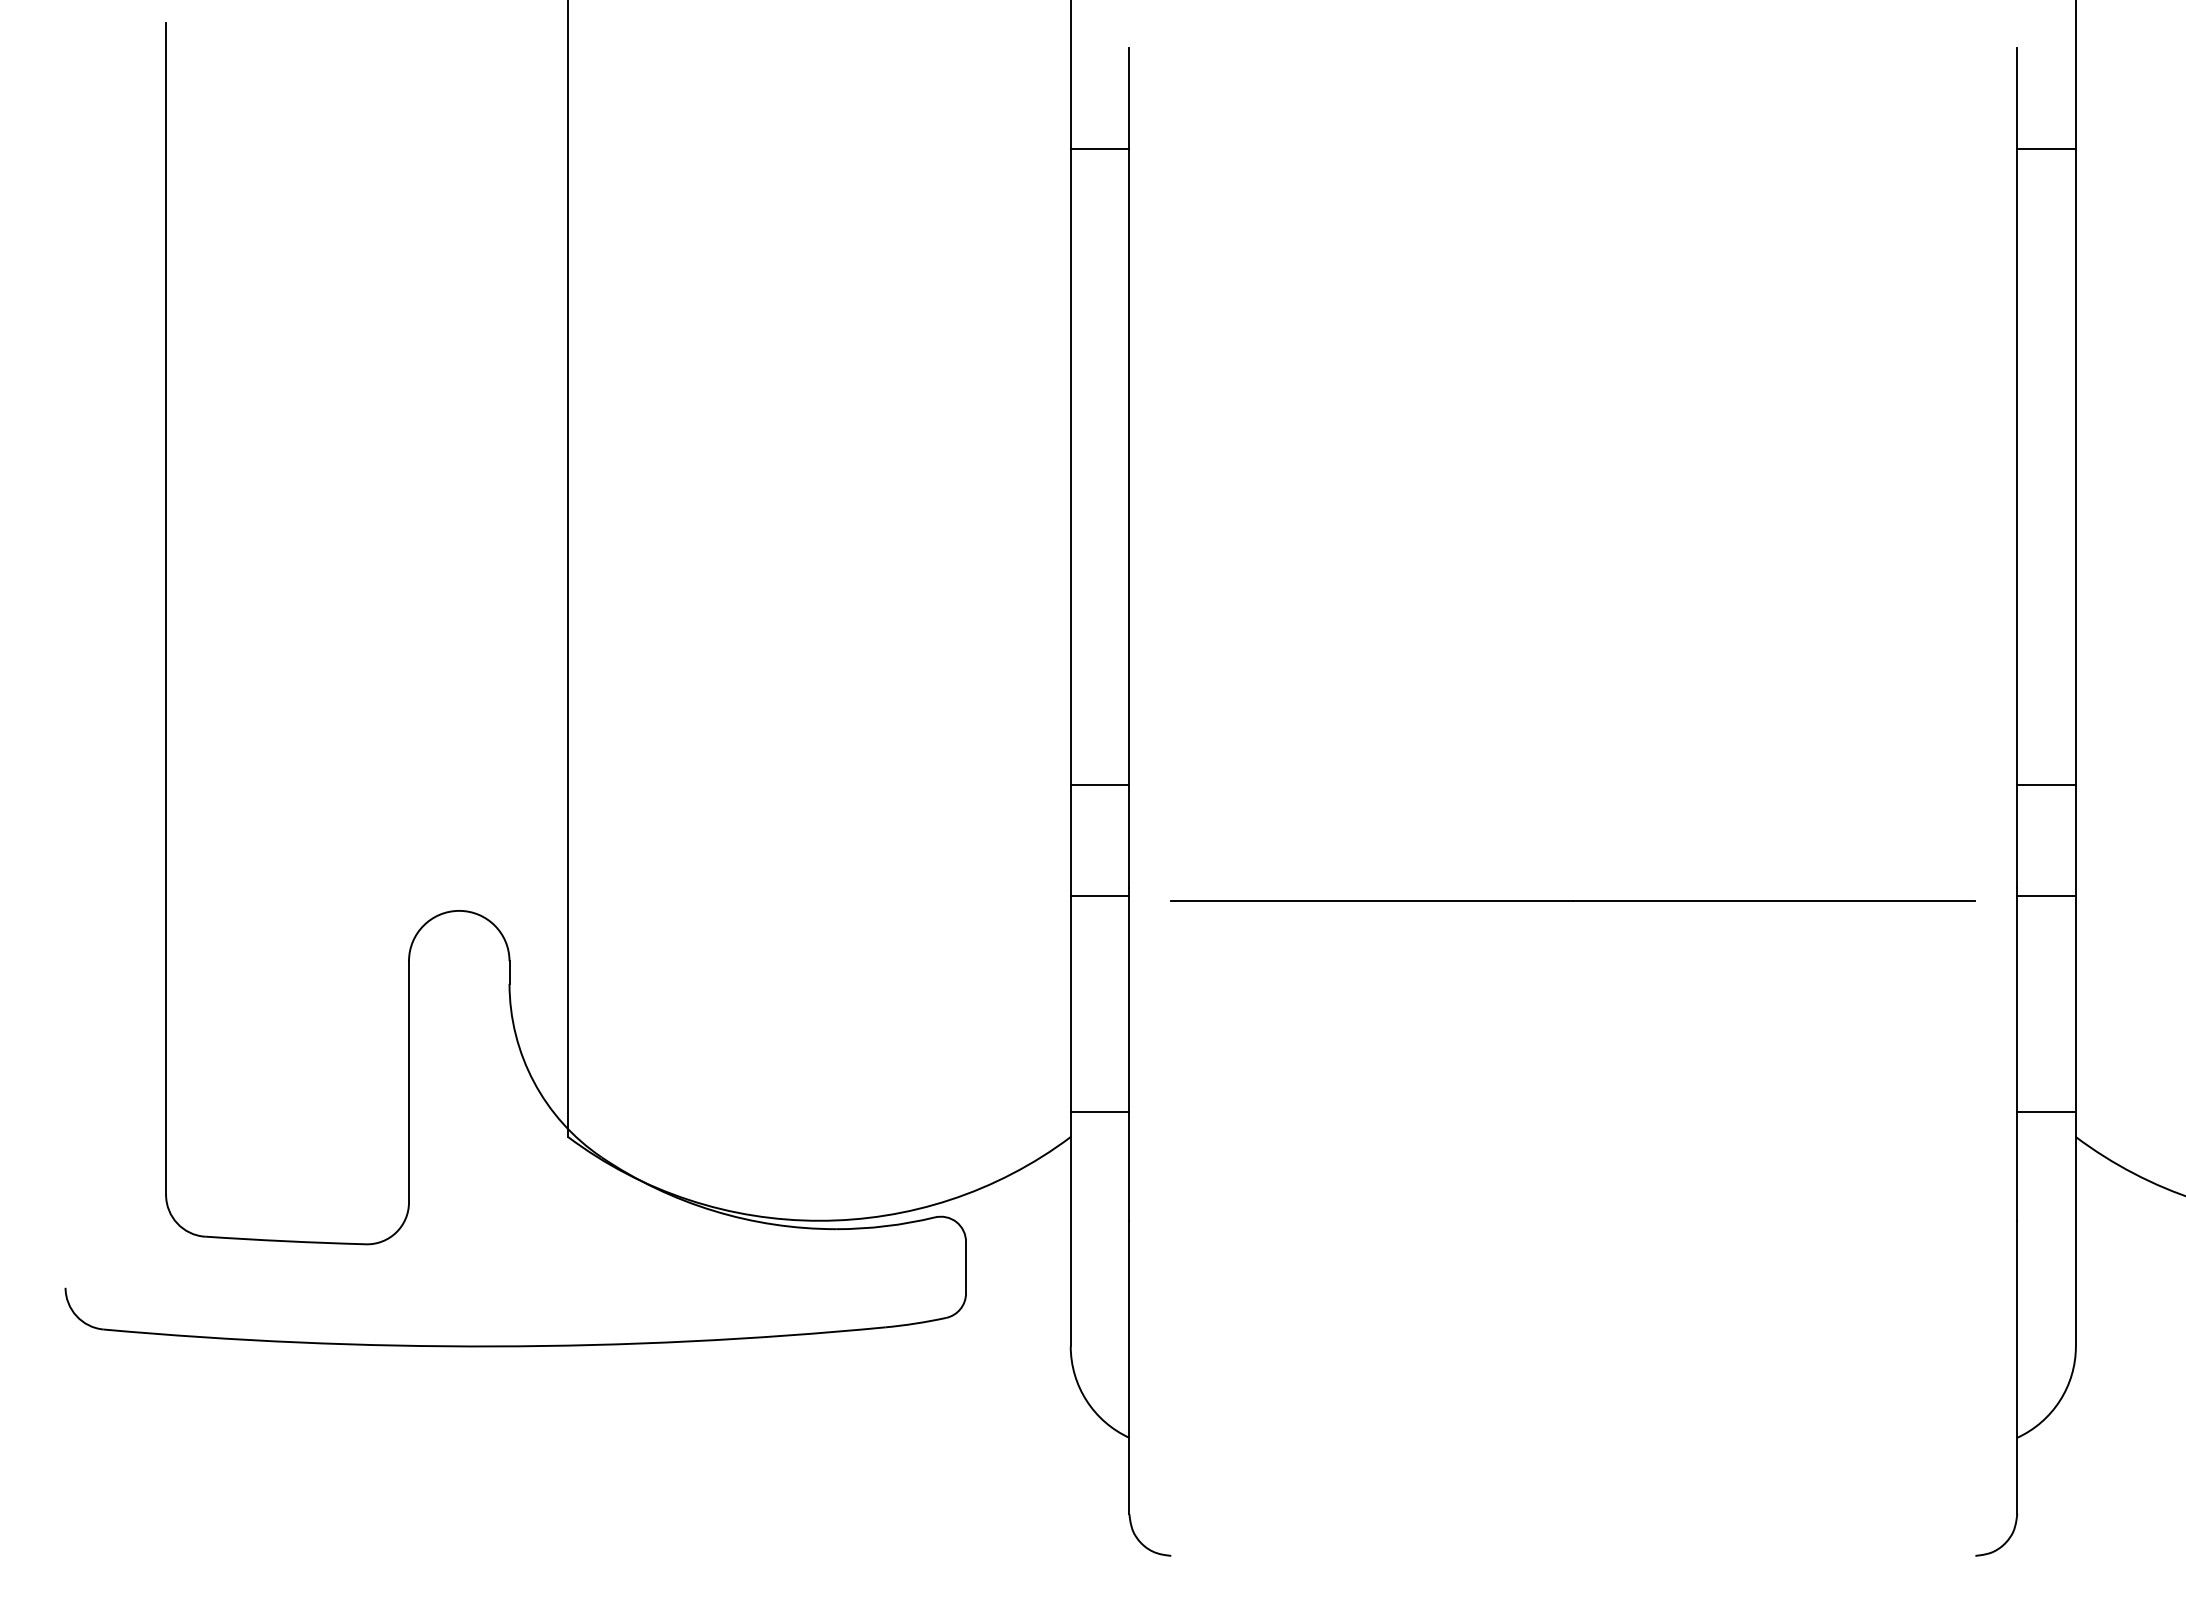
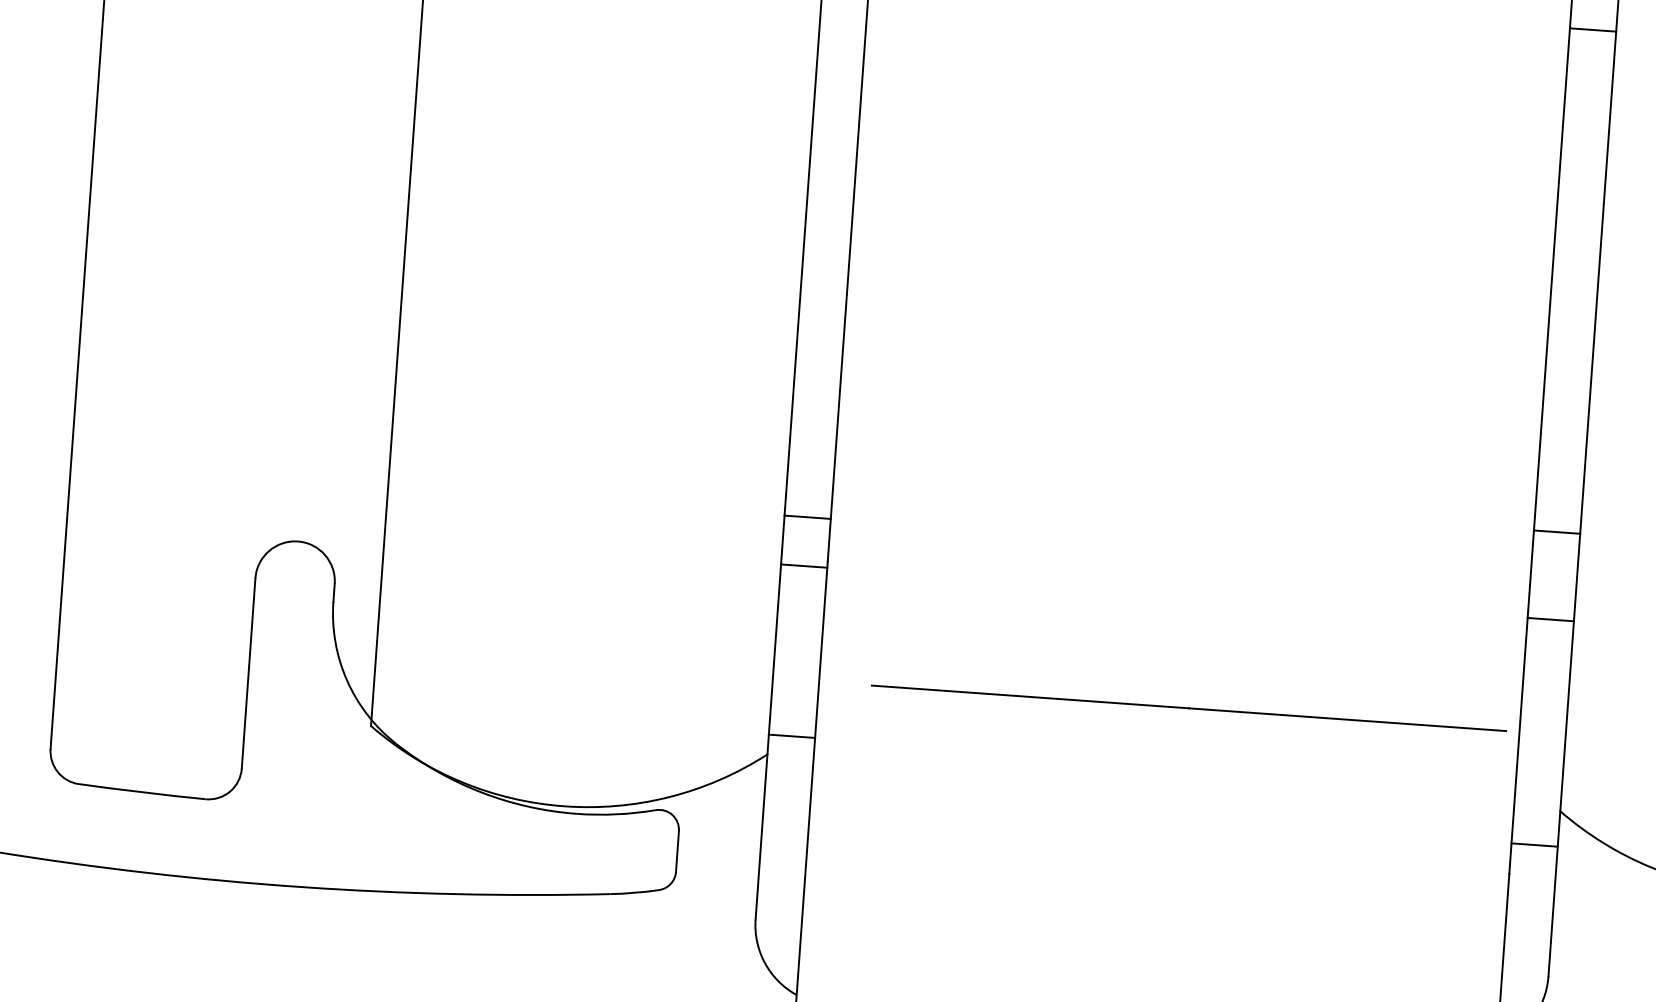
line: (1099, 785) -> (807, 517), moved
line: (1572, 900) -> (1188, 708), moved
line: (2046, 1111) -> (1534, 844), moved

